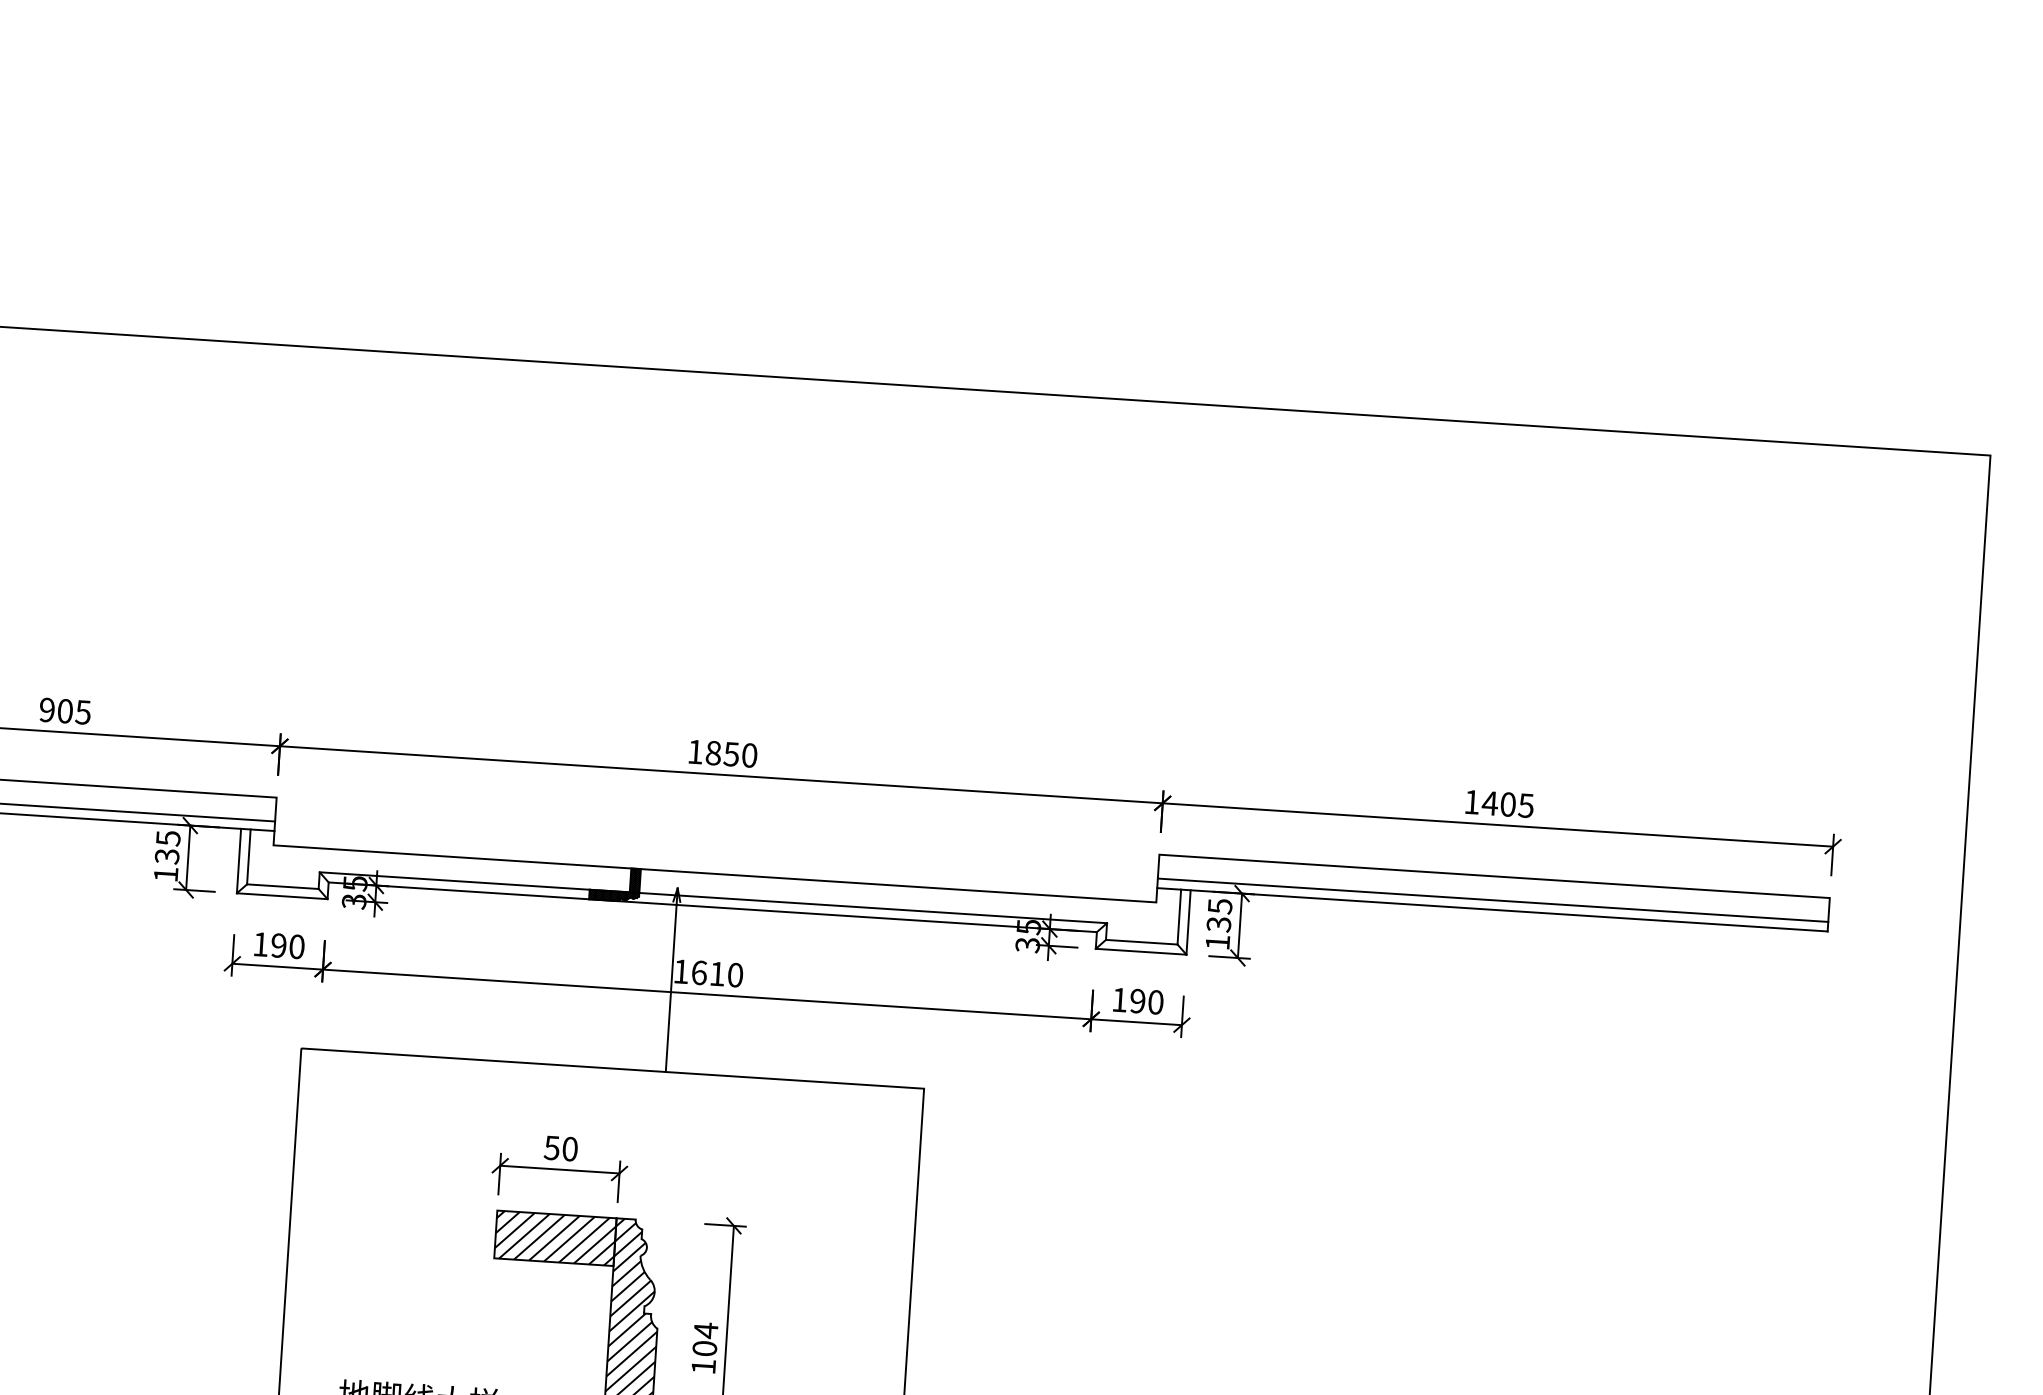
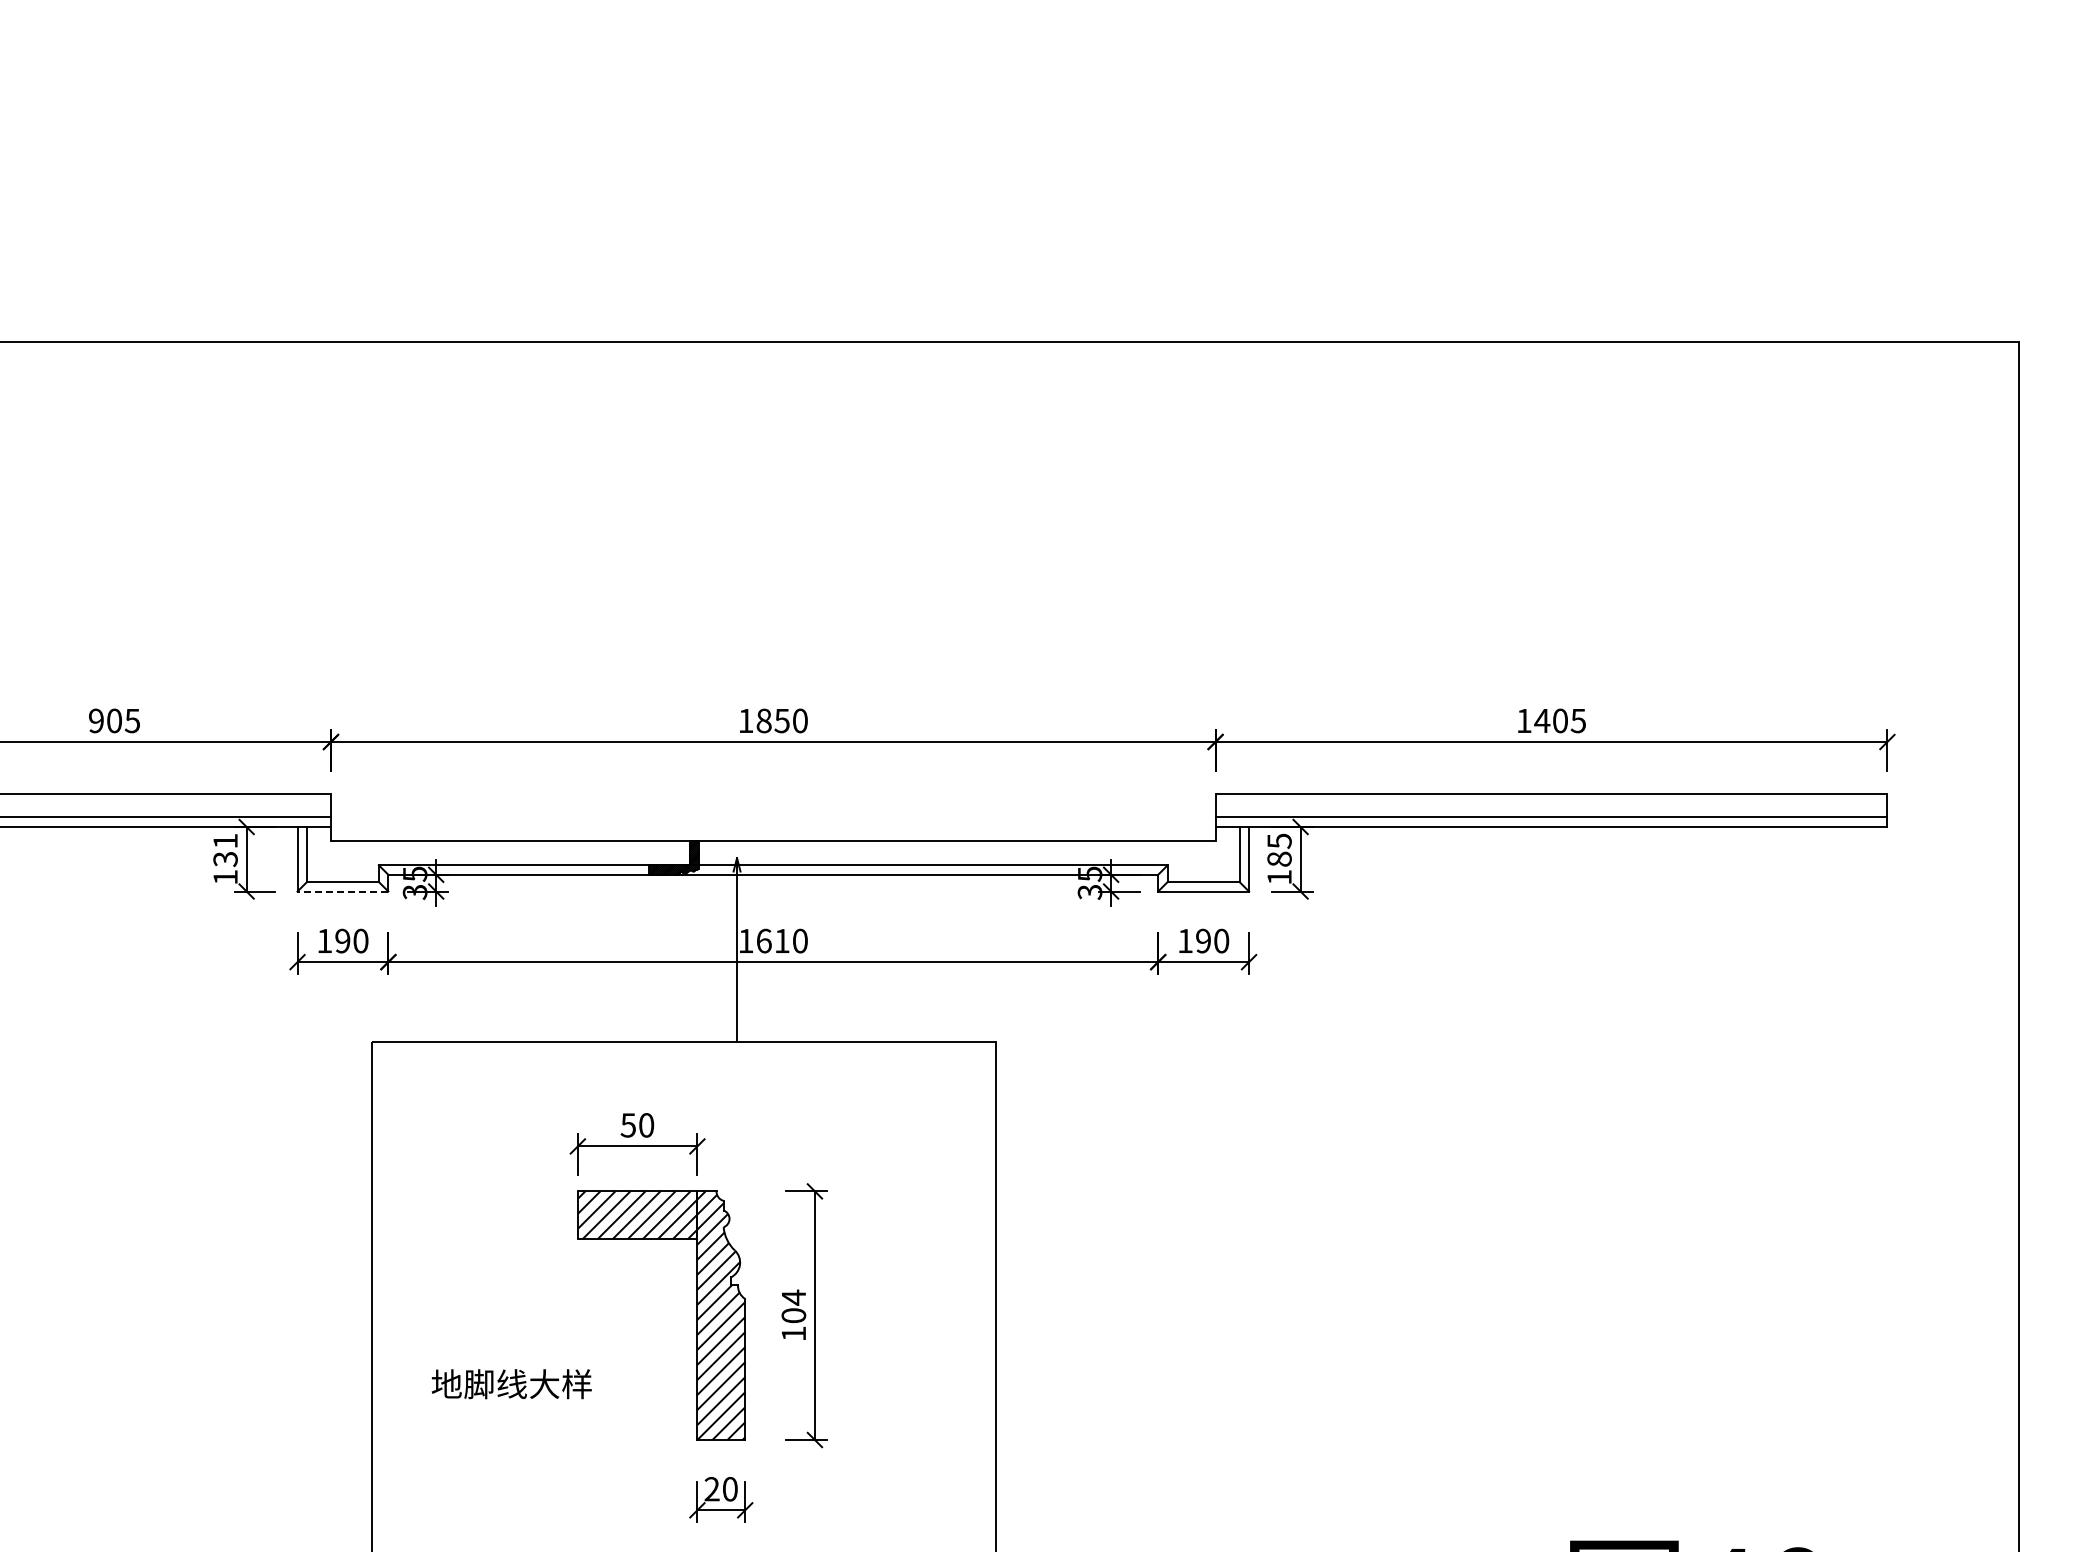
text: (168, 838) -> (225, 841), 135 -> 131
line: (281, 896) -> (342, 891), solid -> dashed
text: (1218, 924) -> (1279, 859), 135 -> 185

